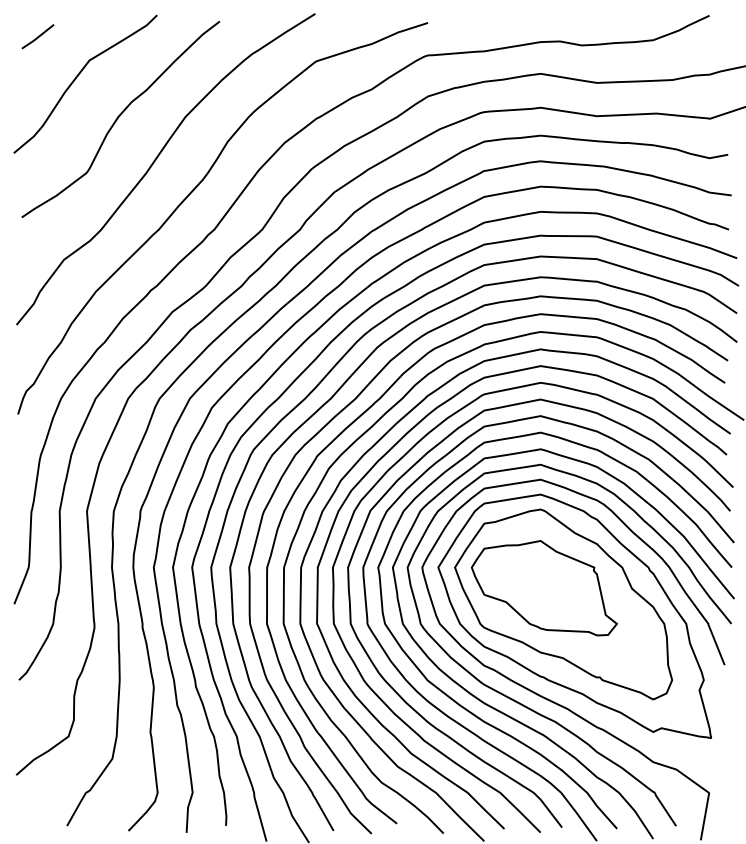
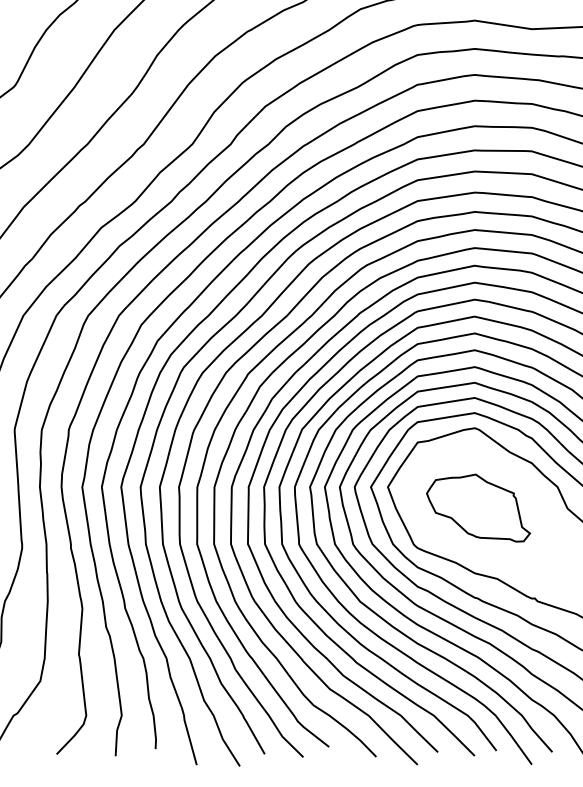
part: (543, 588) -> (477, 508), size x0.7

